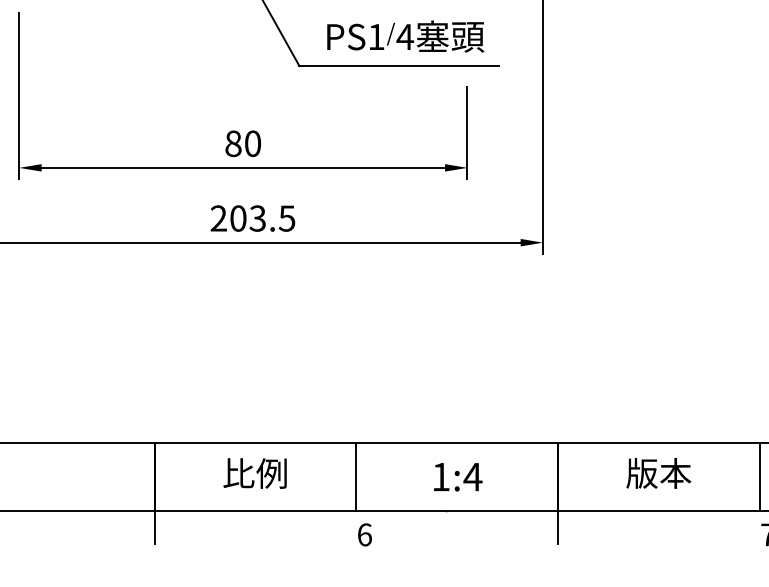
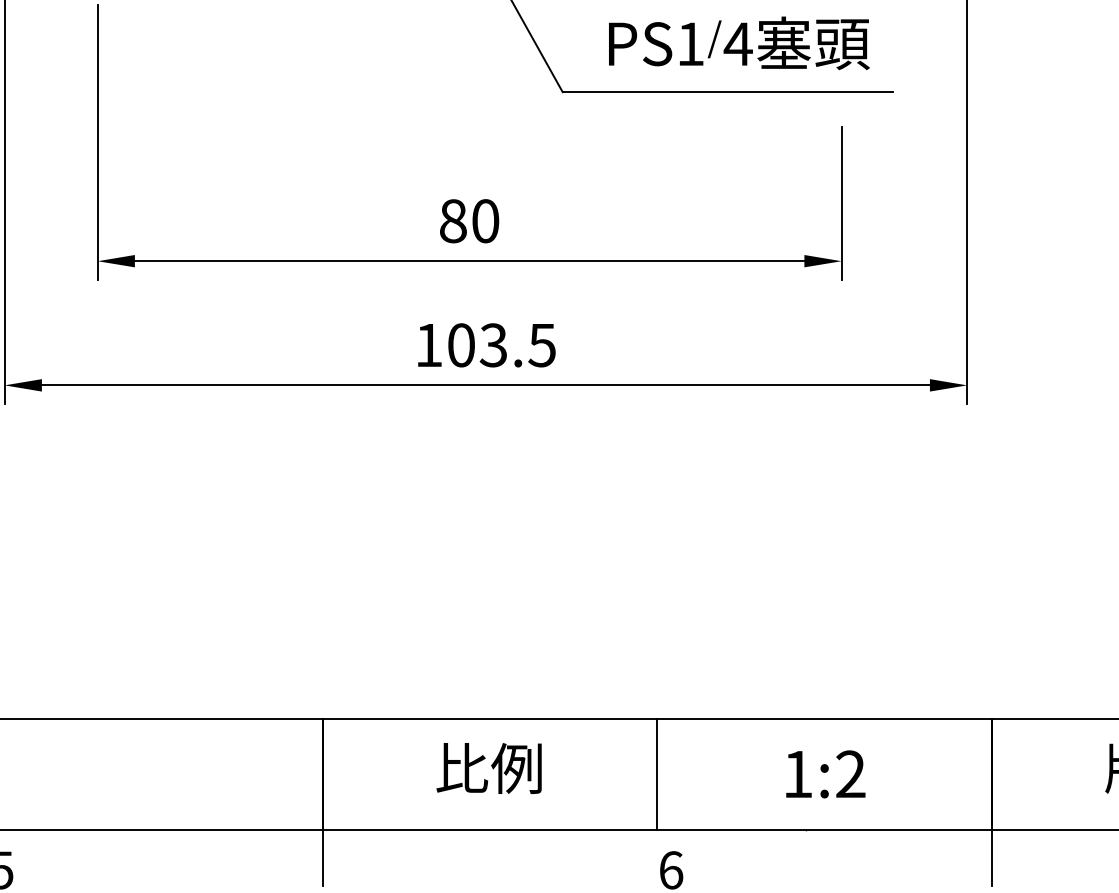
text: (218, 218) -> (428, 345), 203.5 -> 103.5
text: (472, 476) -> (849, 773), 1:4 -> 1:2

